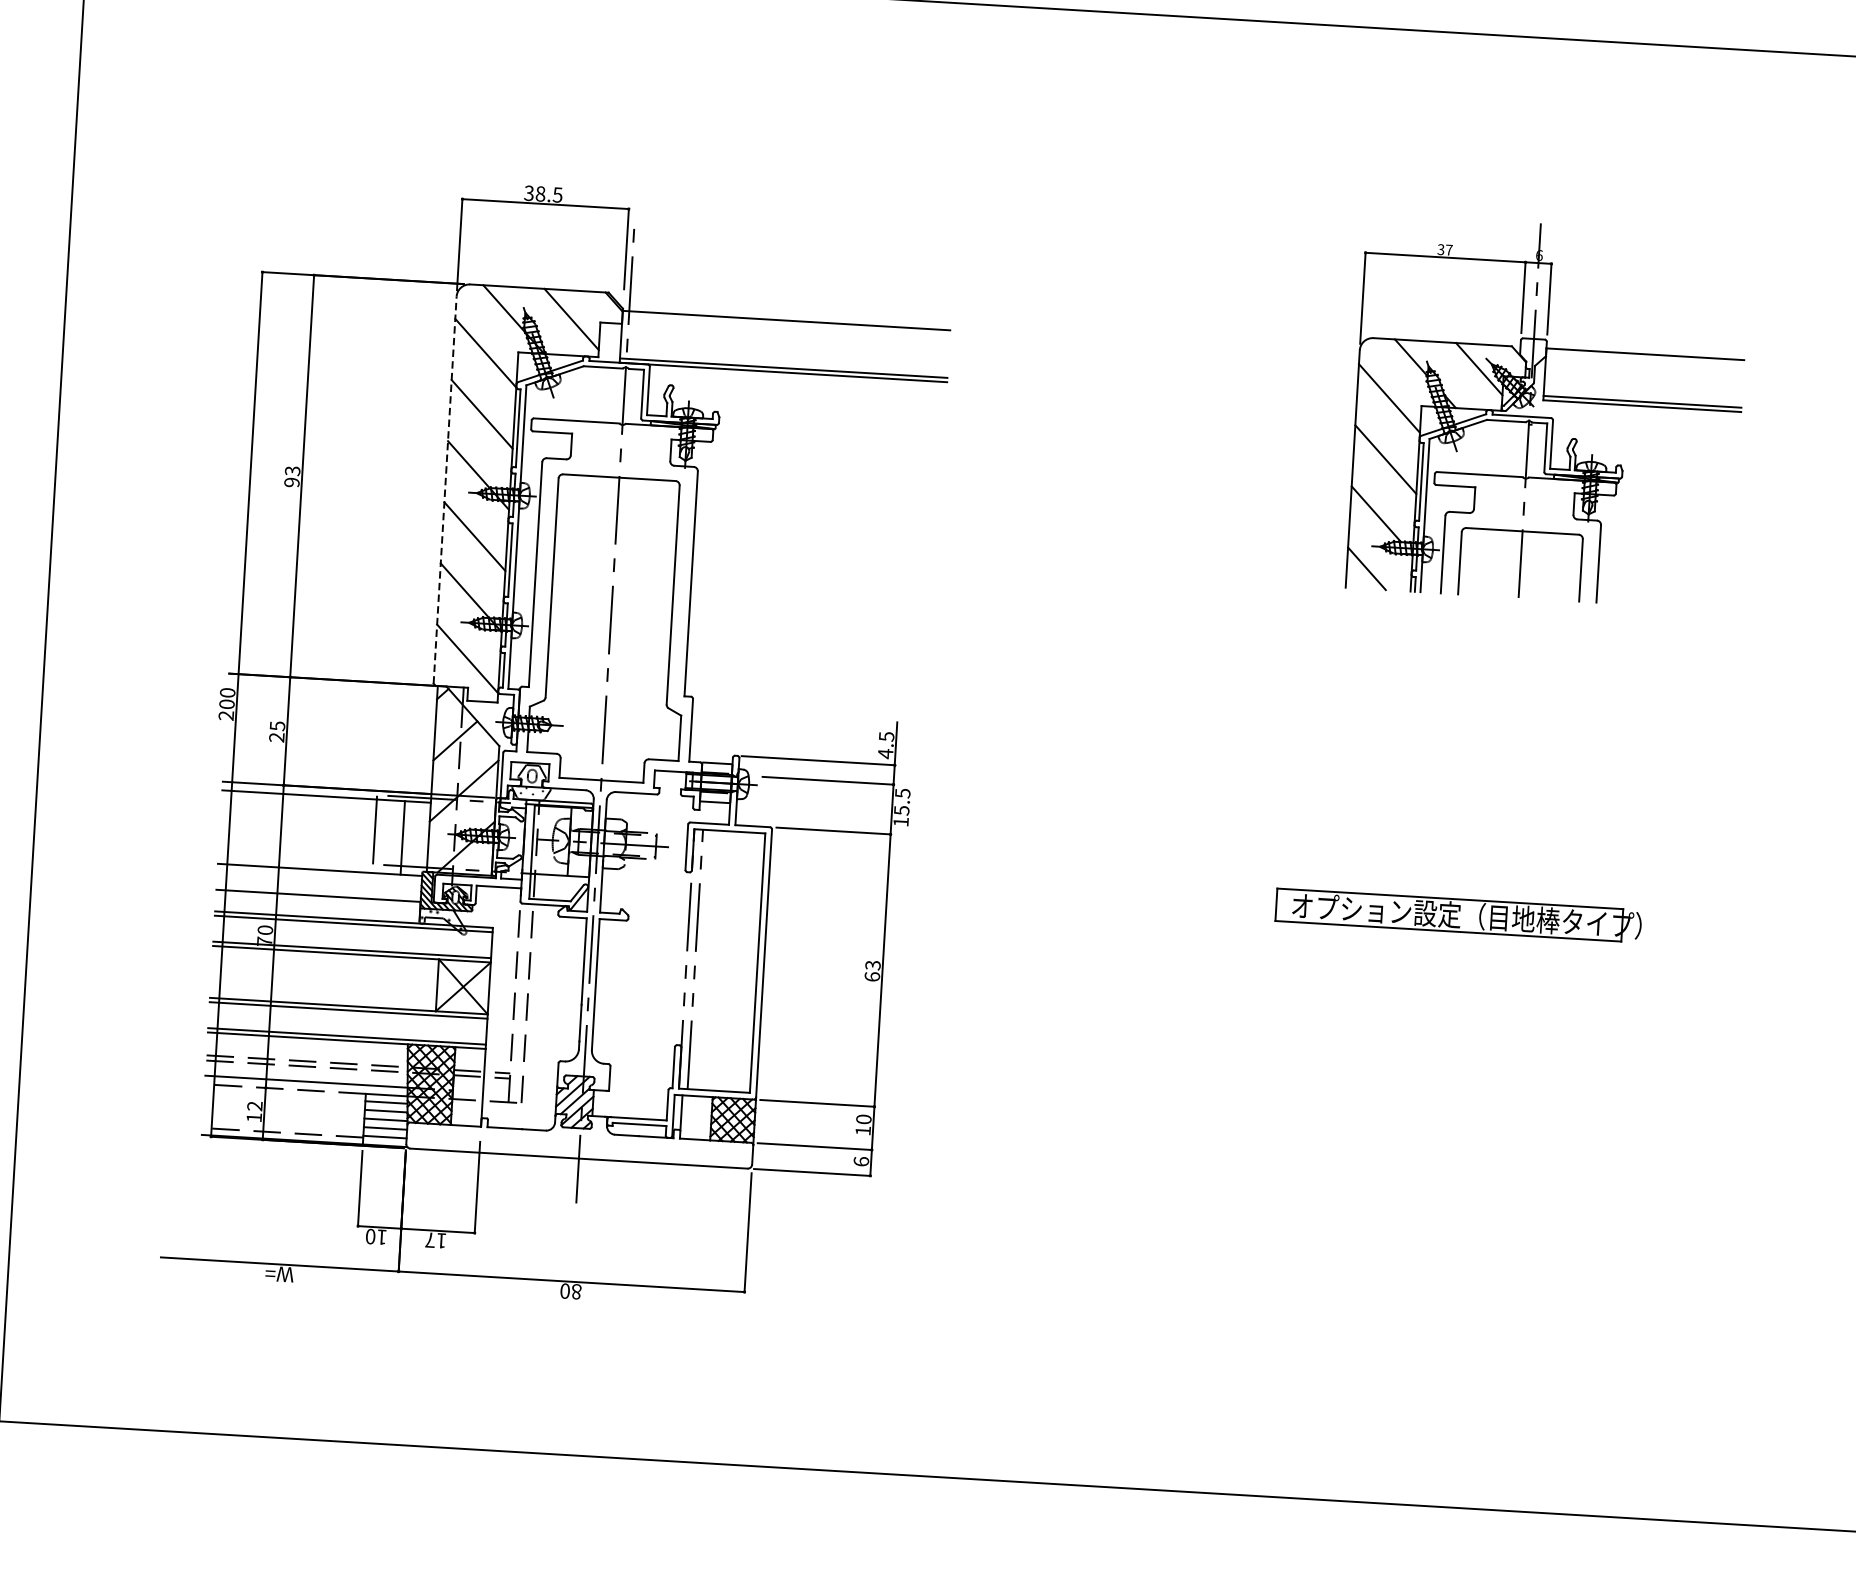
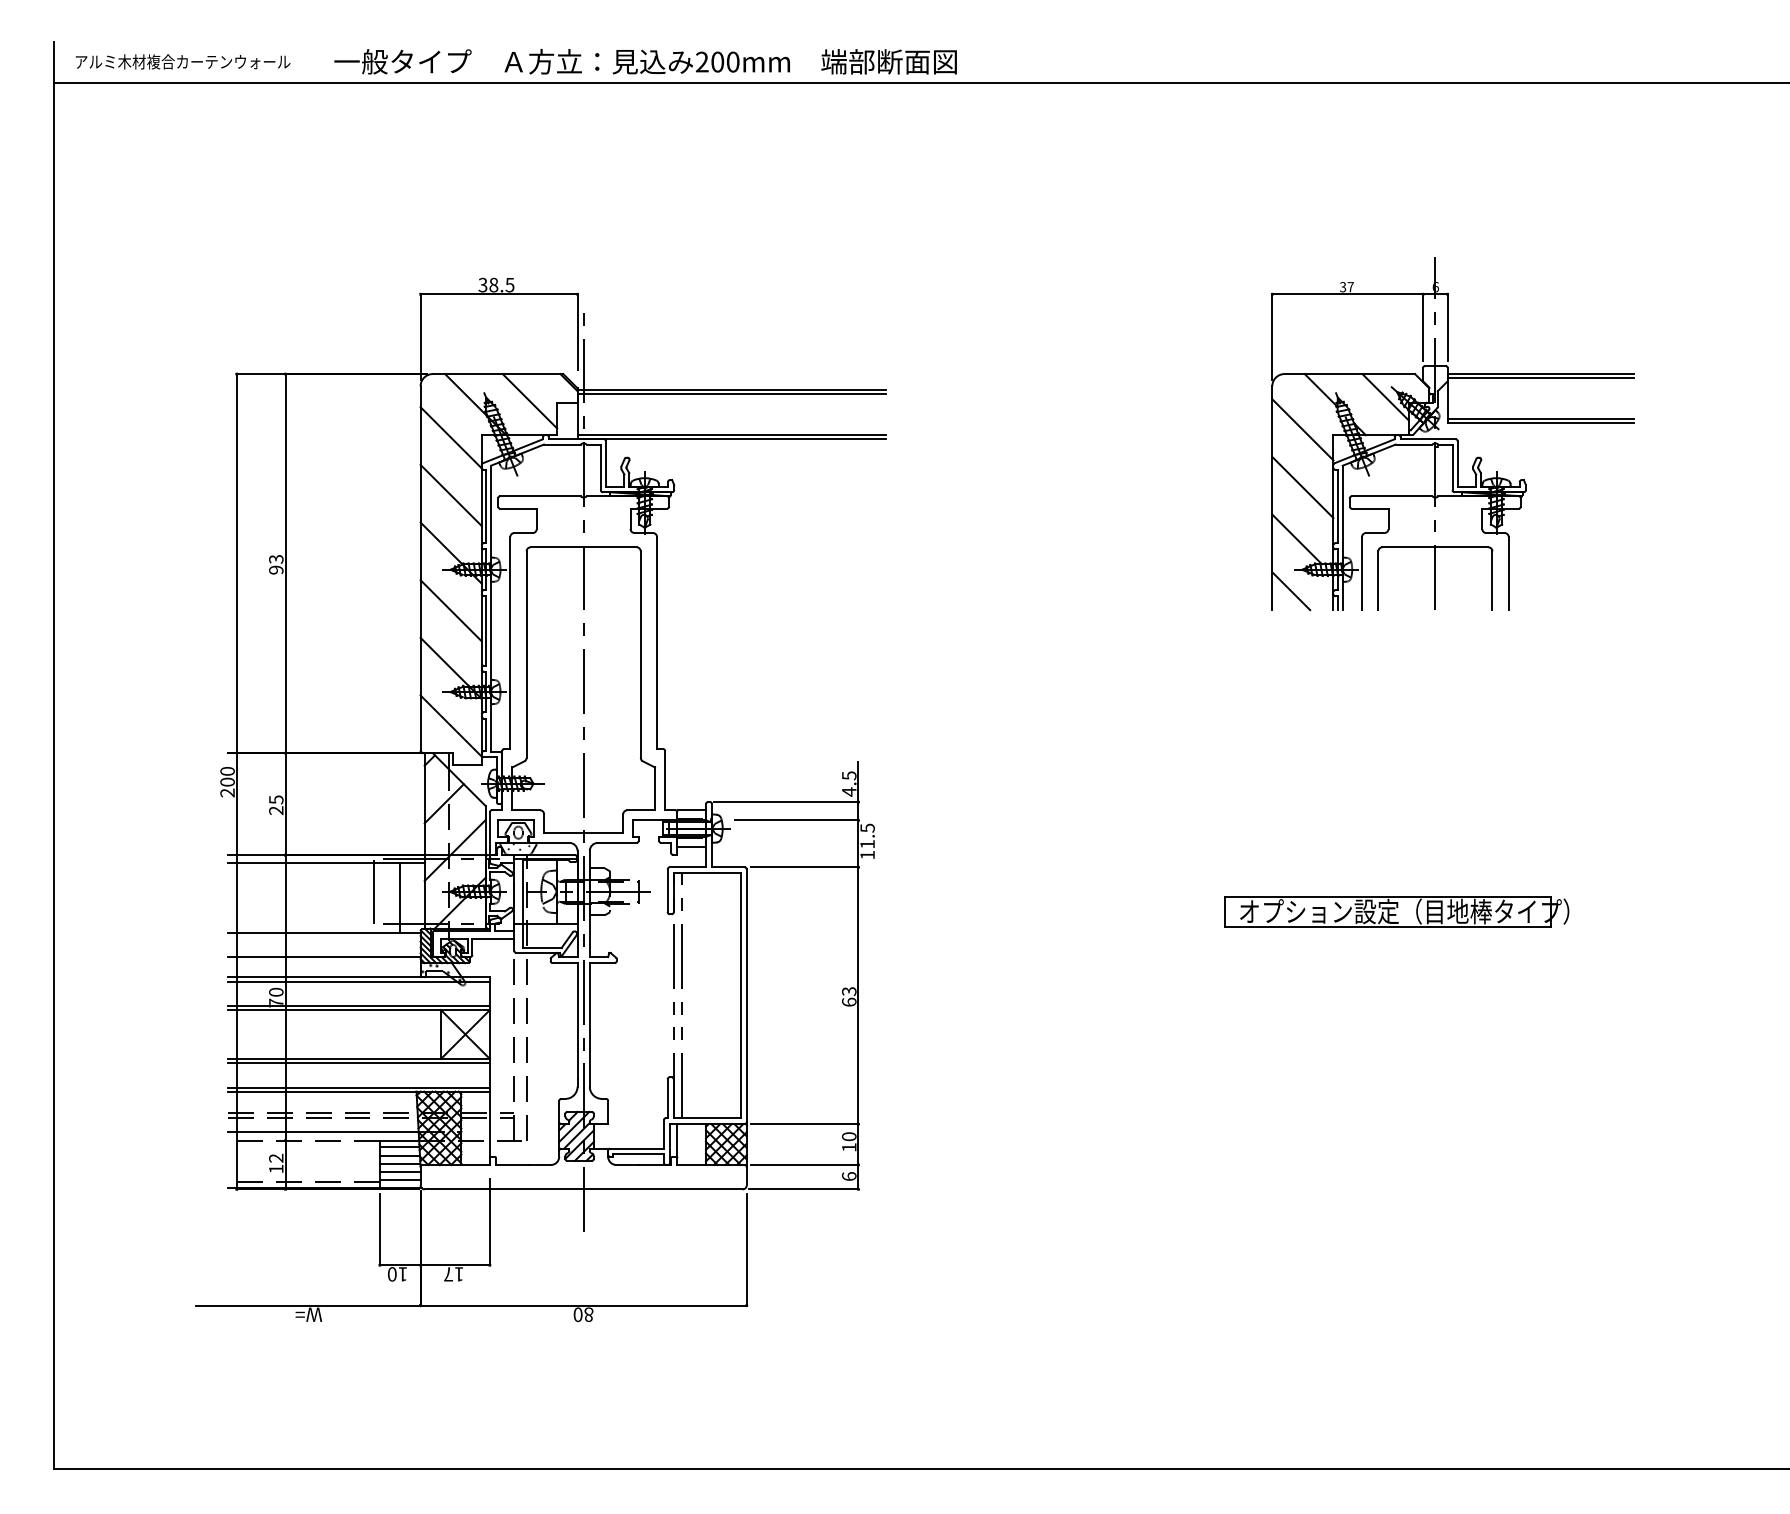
line: (785, 324) -> (731, 394), added
line: (1644, 358) -> (1540, 378), added
line: (445, 489) -> (420, 568), dashed -> solid
text: (901, 810) -> (867, 844), 15.5 -> 11.5

